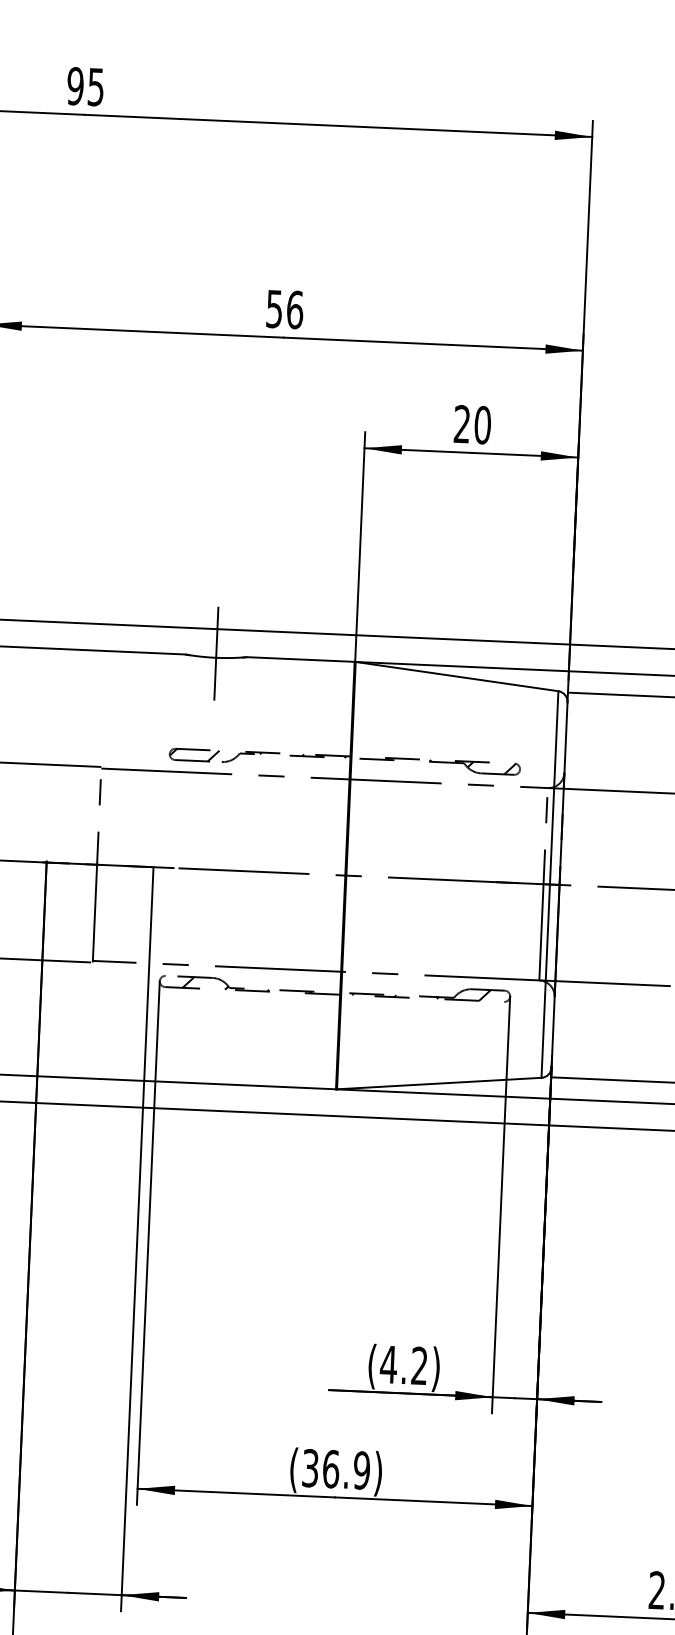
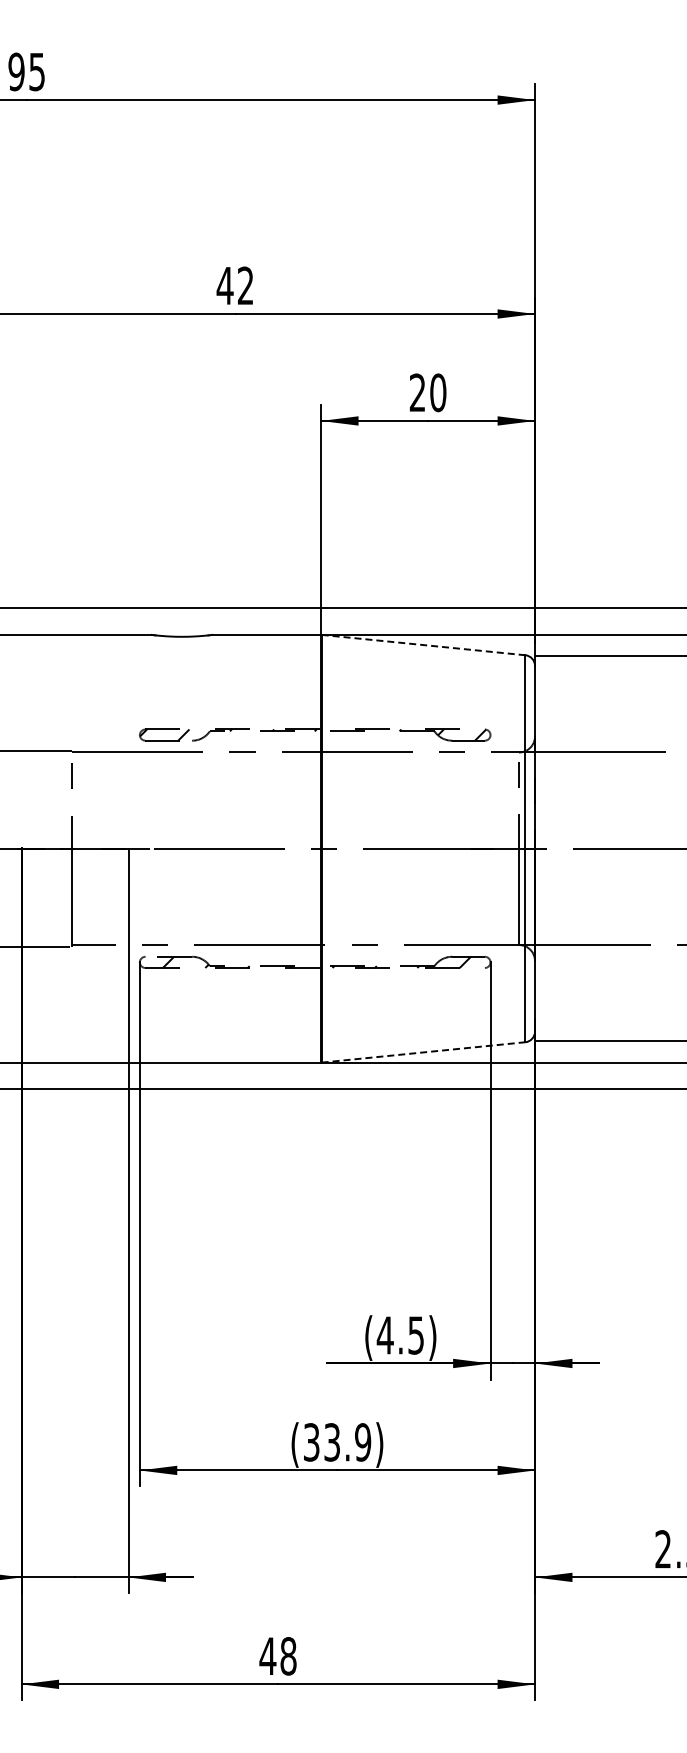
text: (283, 309) -> (234, 285), 56 -> 42
line: (216, 653) -> (182, 632), removed
line: (458, 677) -> (424, 645), solid -> dashed
line: (440, 1083) -> (424, 1052), solid -> dashed
text: (418, 1366) -> (415, 1335), (4.2) -> (4.5)
text: (331, 1469) -> (332, 1442), (36.9) -> (33.9)

